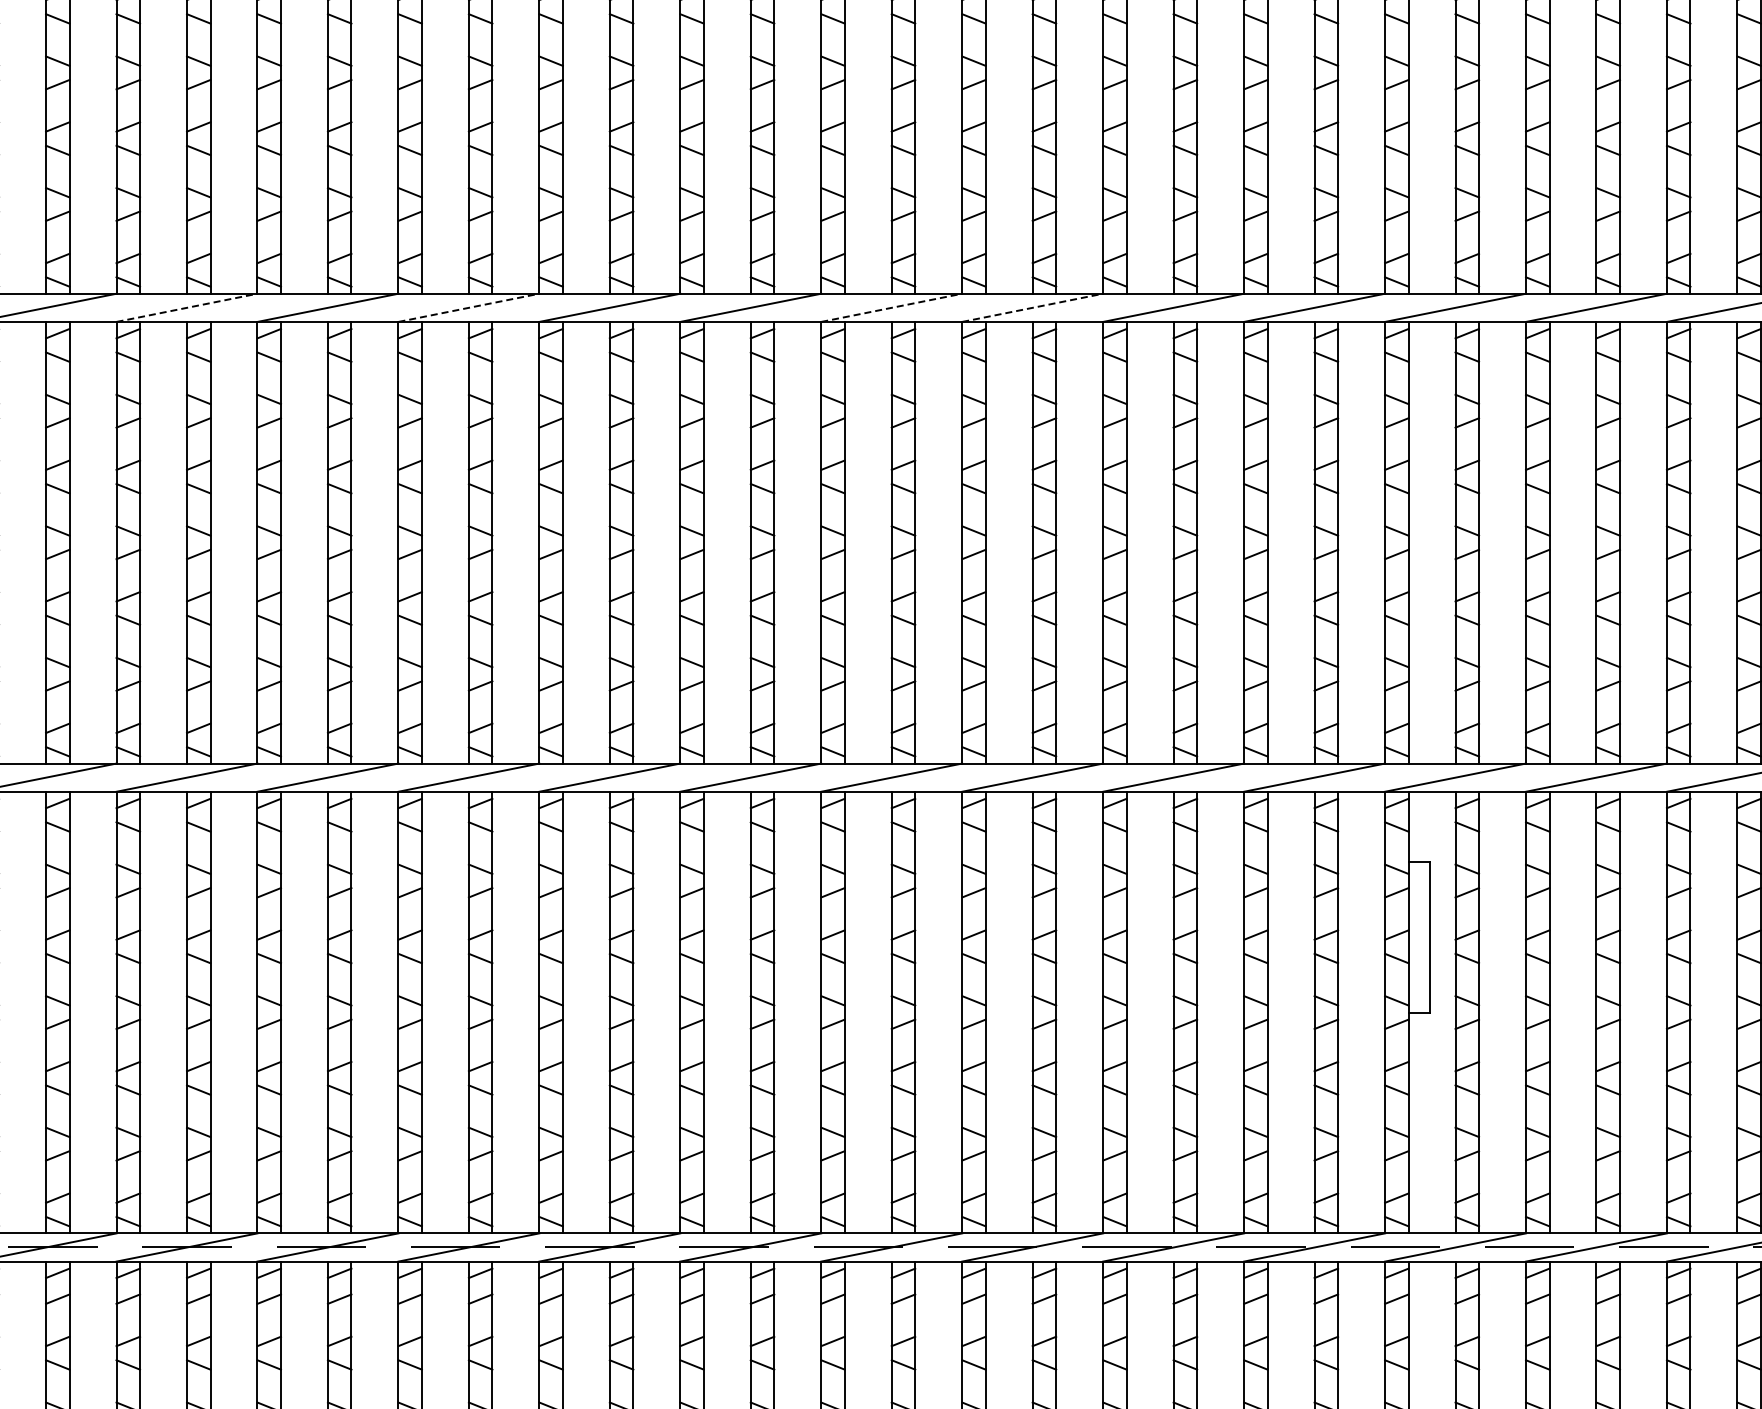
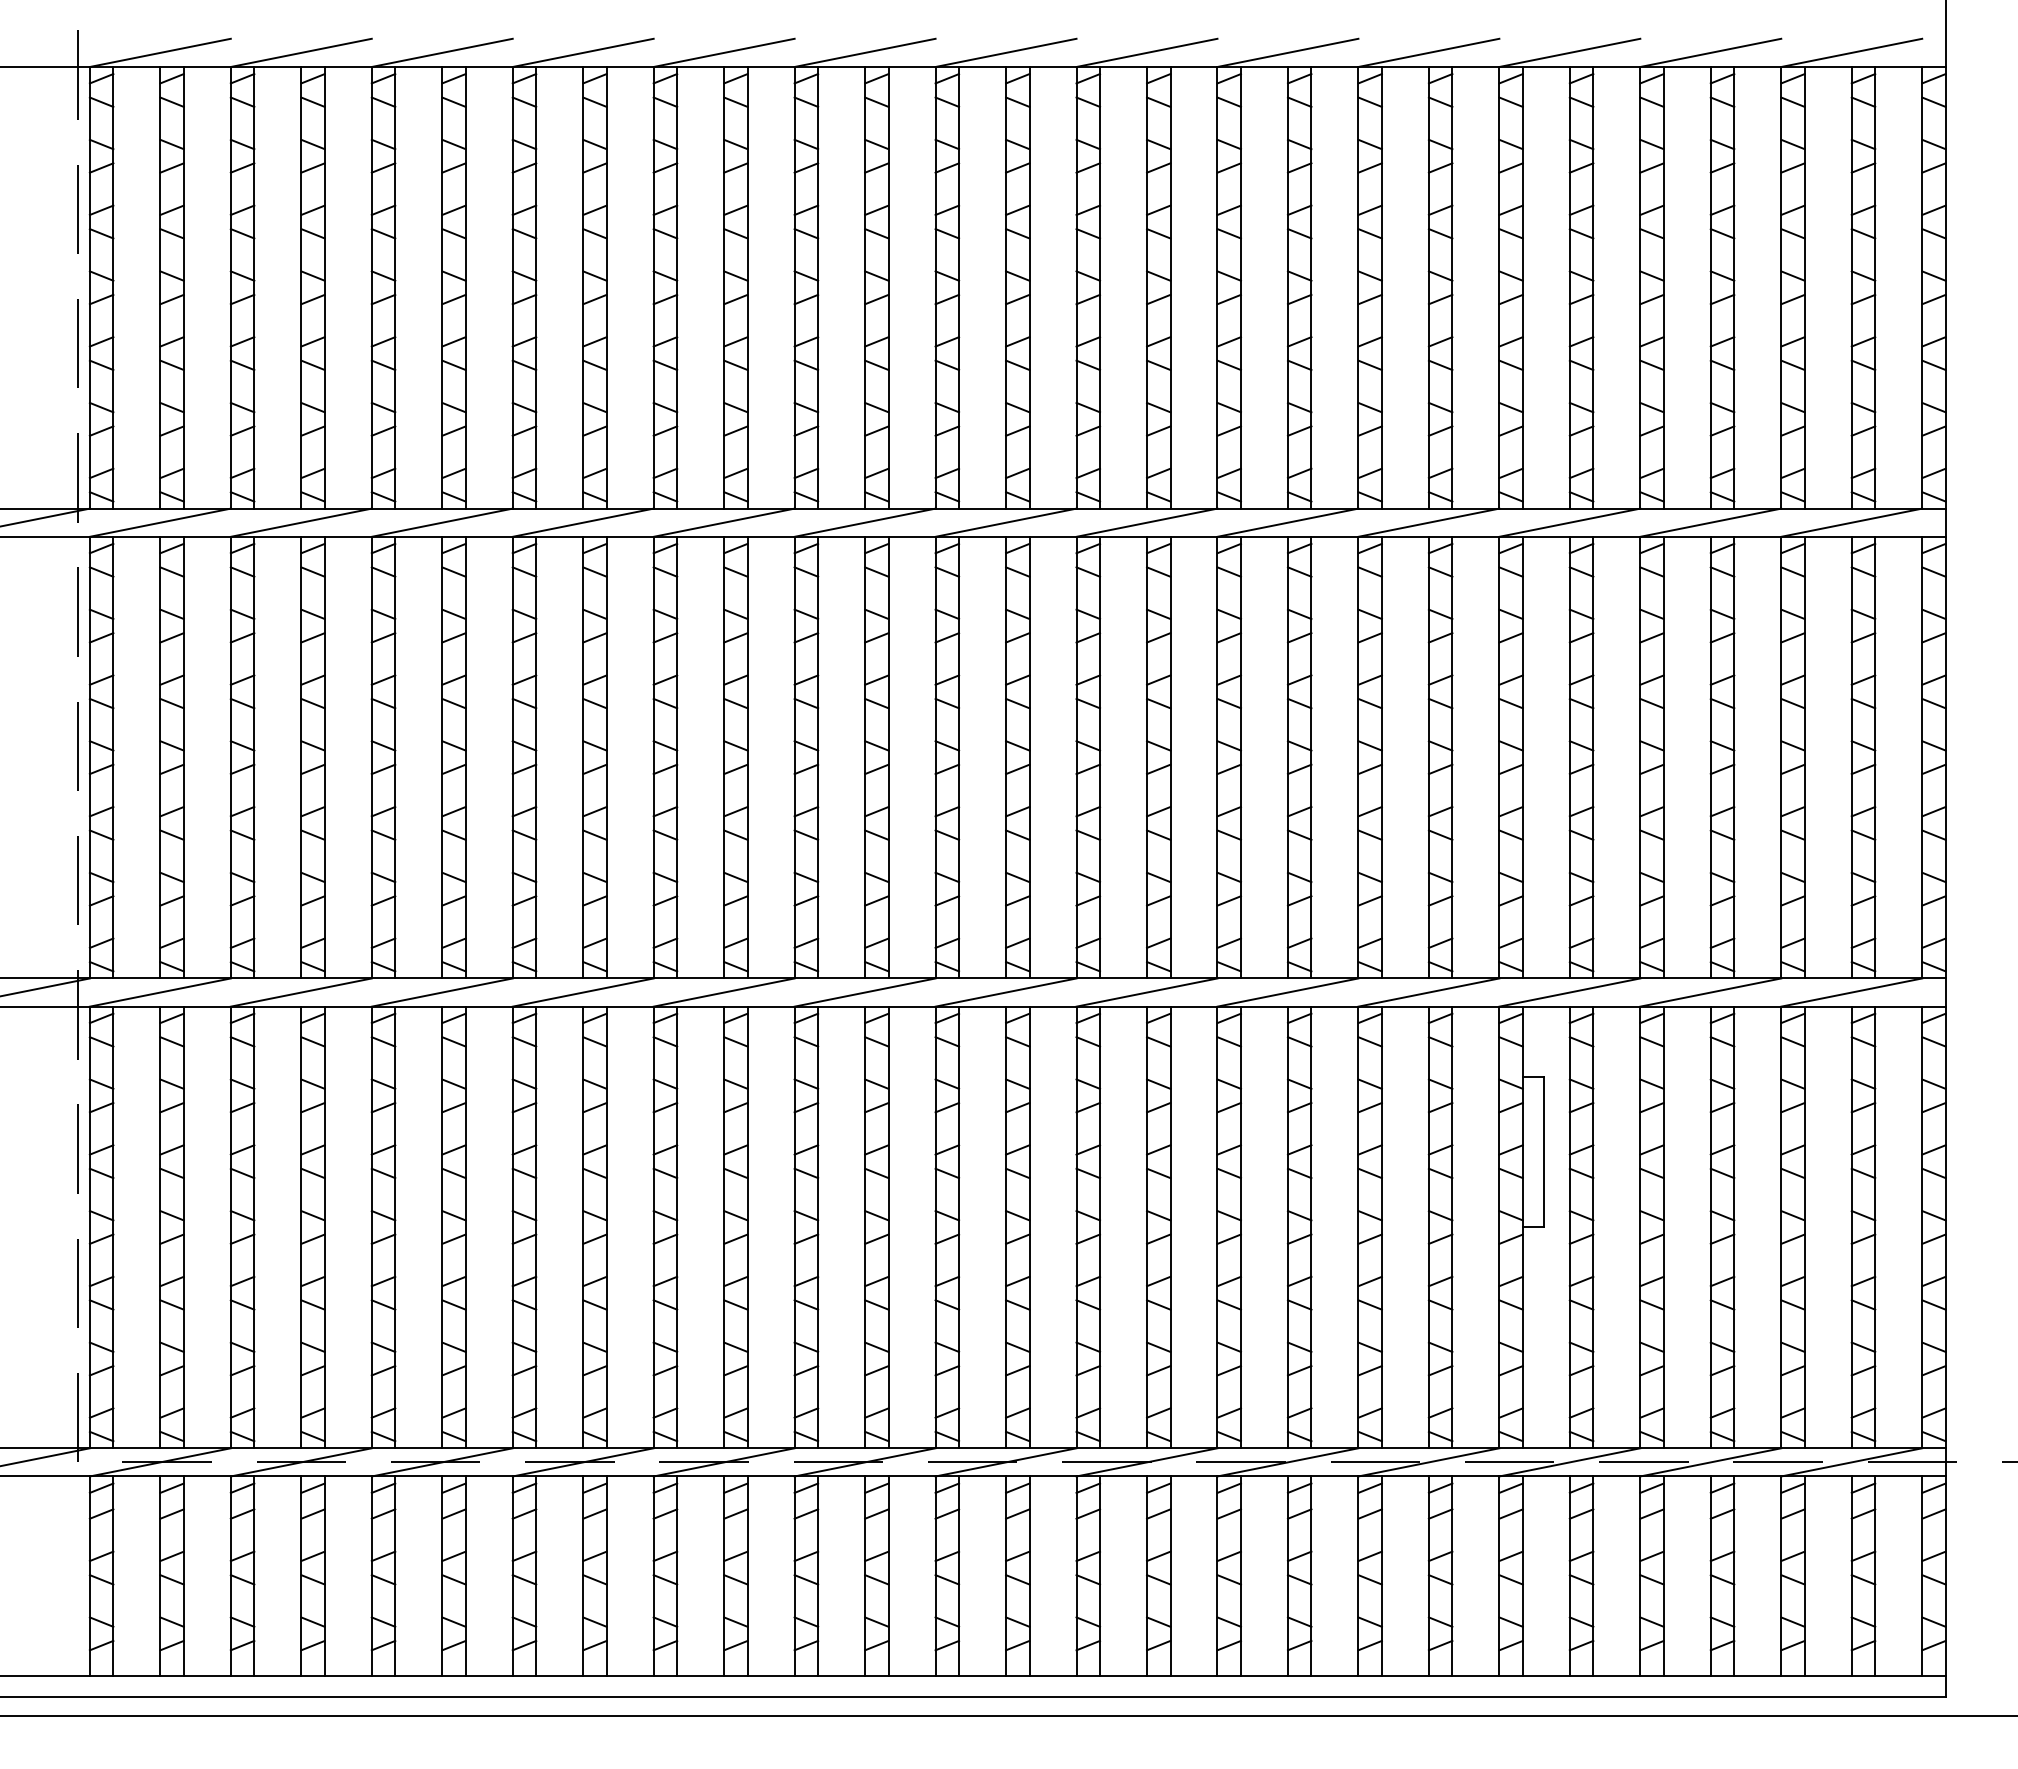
line: (187, 307) -> (301, 522), dashed -> solid
line: (469, 307) -> (583, 522), dashed -> solid
line: (892, 307) -> (1006, 522), dashed -> solid
line: (1033, 307) -> (1147, 522), dashed -> solid

